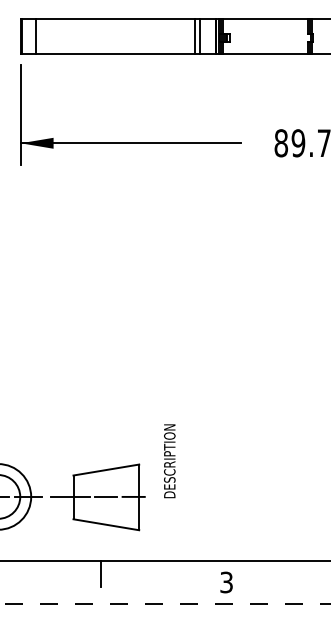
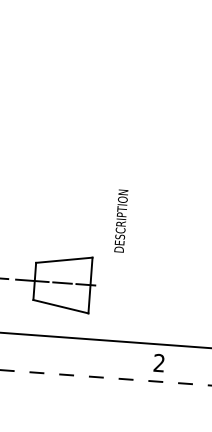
text: (169, 461) -> (121, 221), moved
line: (101, 573) -> (53, 347), removed
text: (226, 582) -> (159, 363), 3 -> 2

